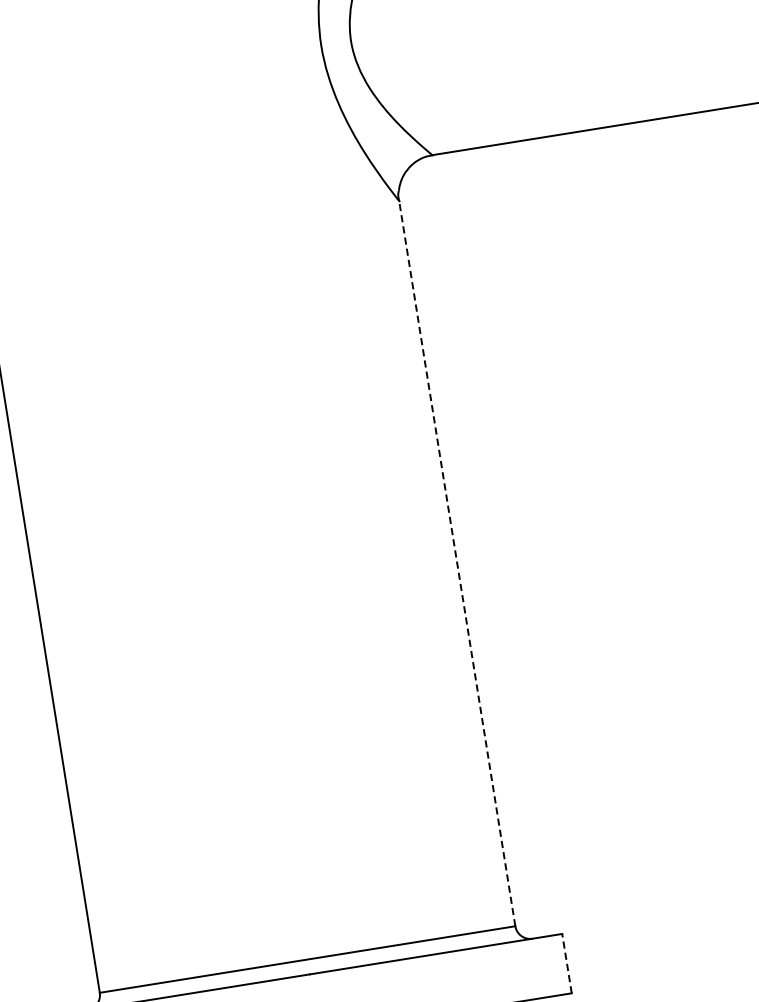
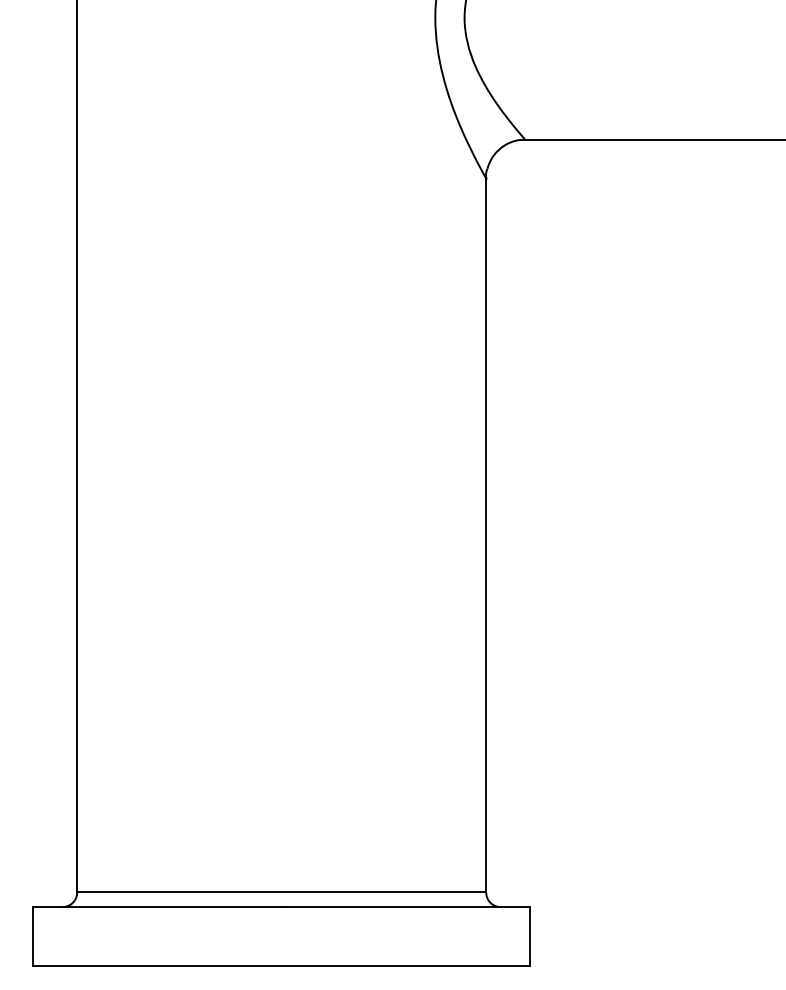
line: (457, 563) -> (486, 535), dashed -> solid
line: (567, 962) -> (530, 935), dashed -> solid

